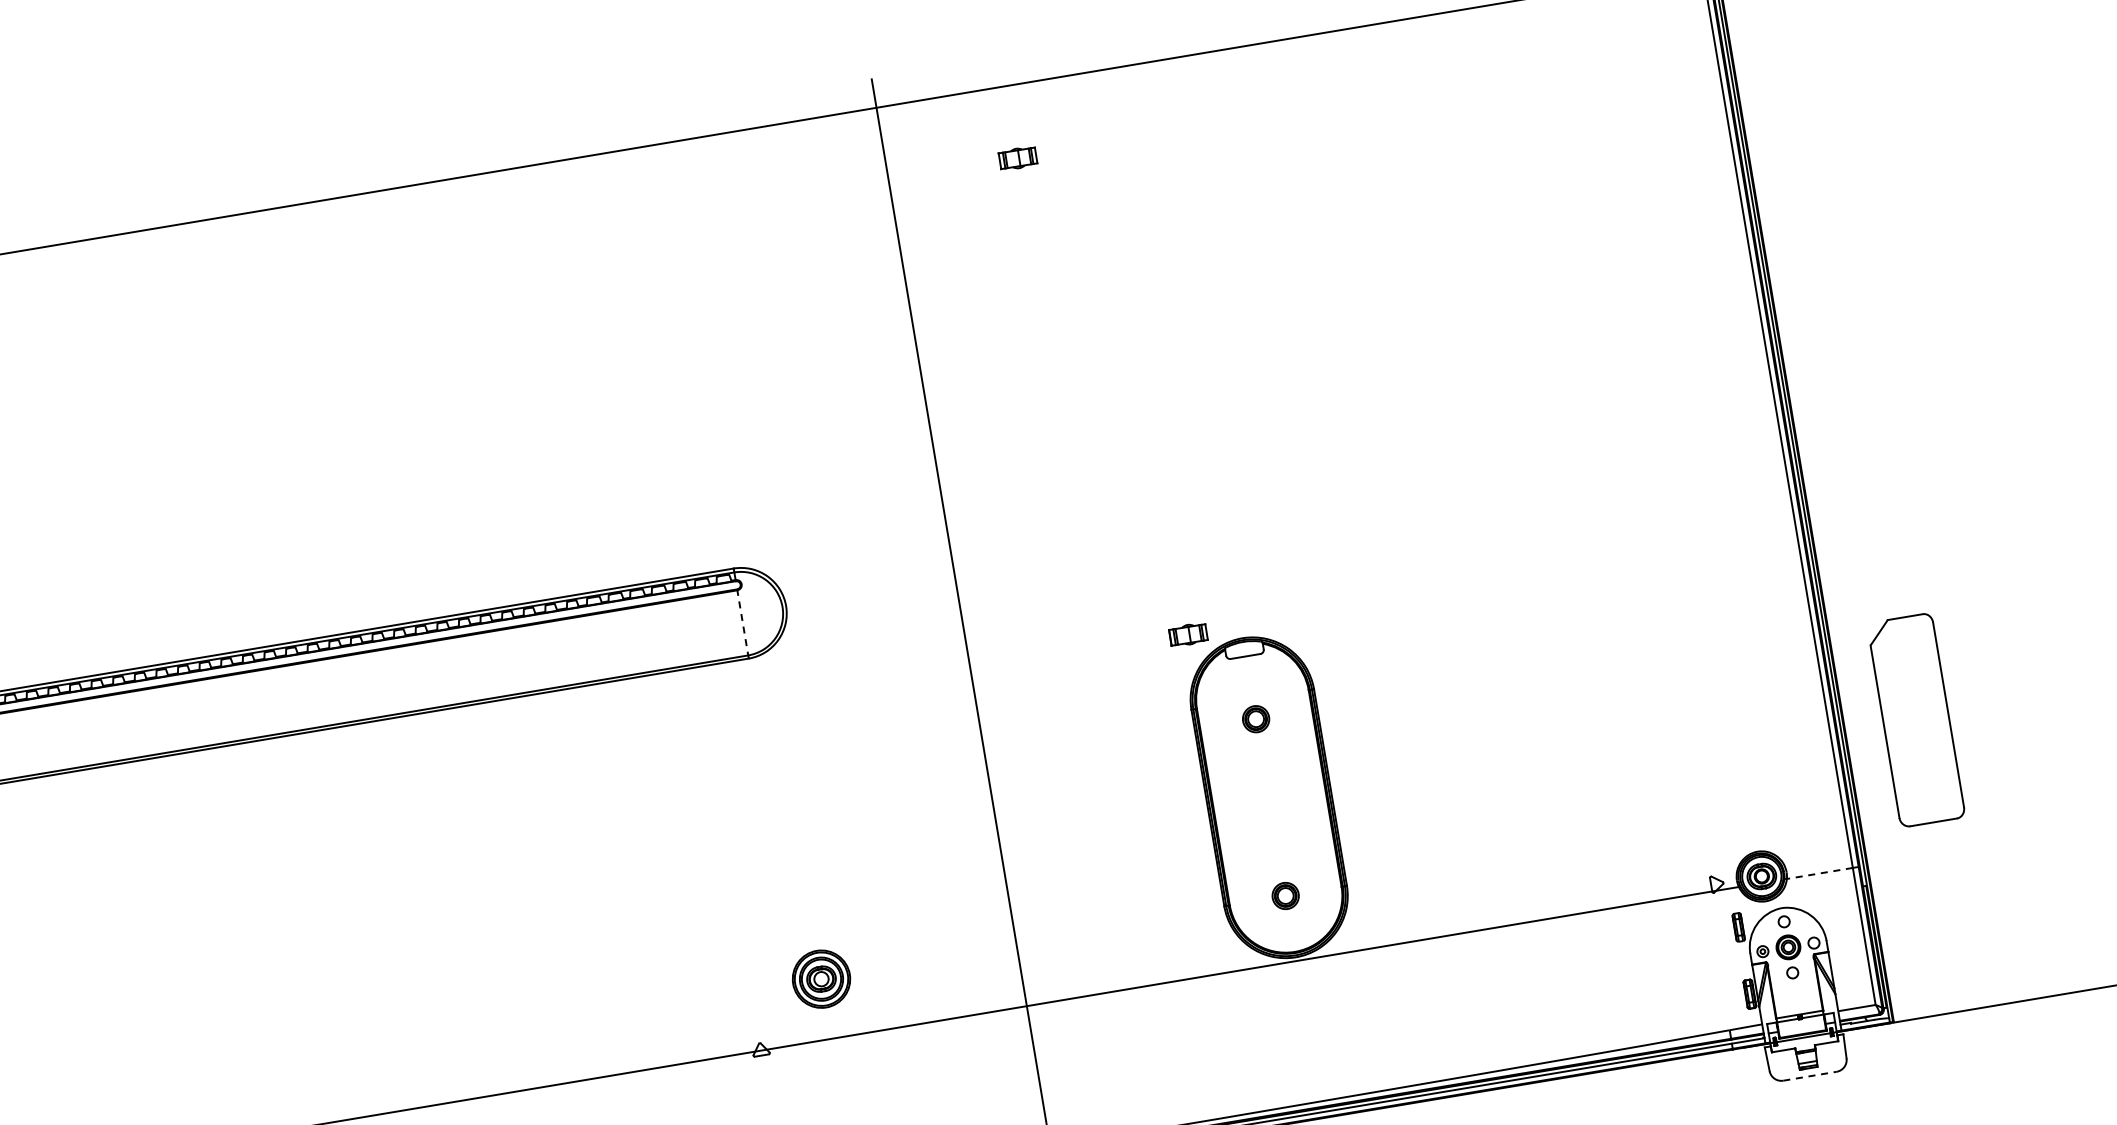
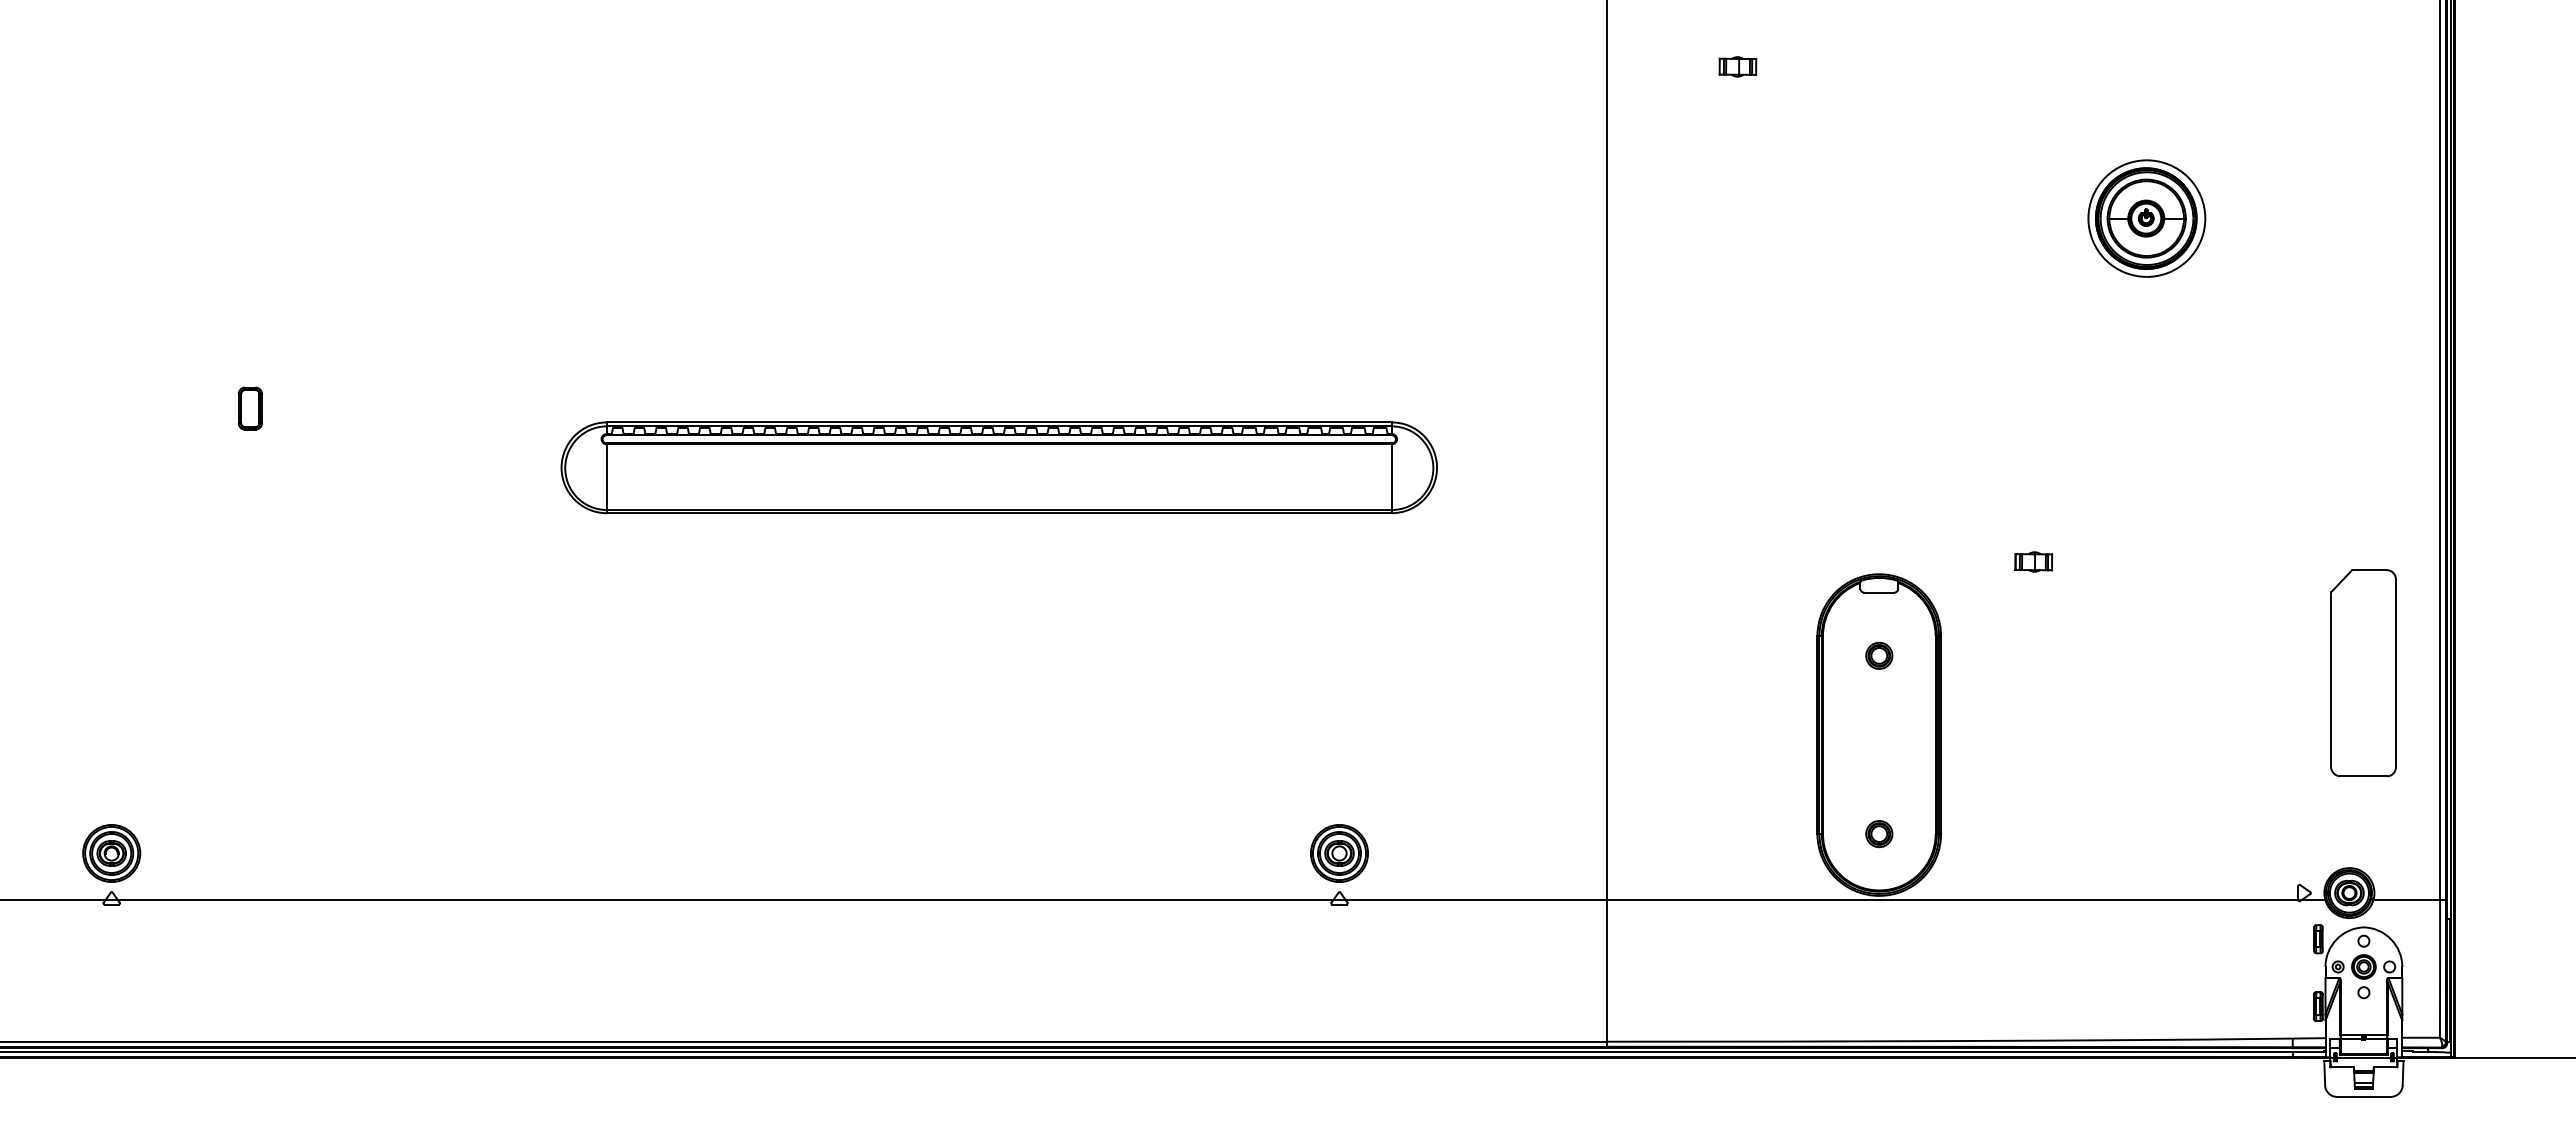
part: (1448, 240) -> (2146, 218), added
line: (742, 624) -> (1391, 478), dashed -> solid
part: (1188, 634) -> (2033, 561), moved
part: (1916, 720) -> (2363, 673), moved
line: (1819, 873) -> (2406, 899), dashed -> solid
part: (821, 979) -> (1339, 853), moved
line: (1809, 1075) -> (2363, 1096), dashed -> solid

